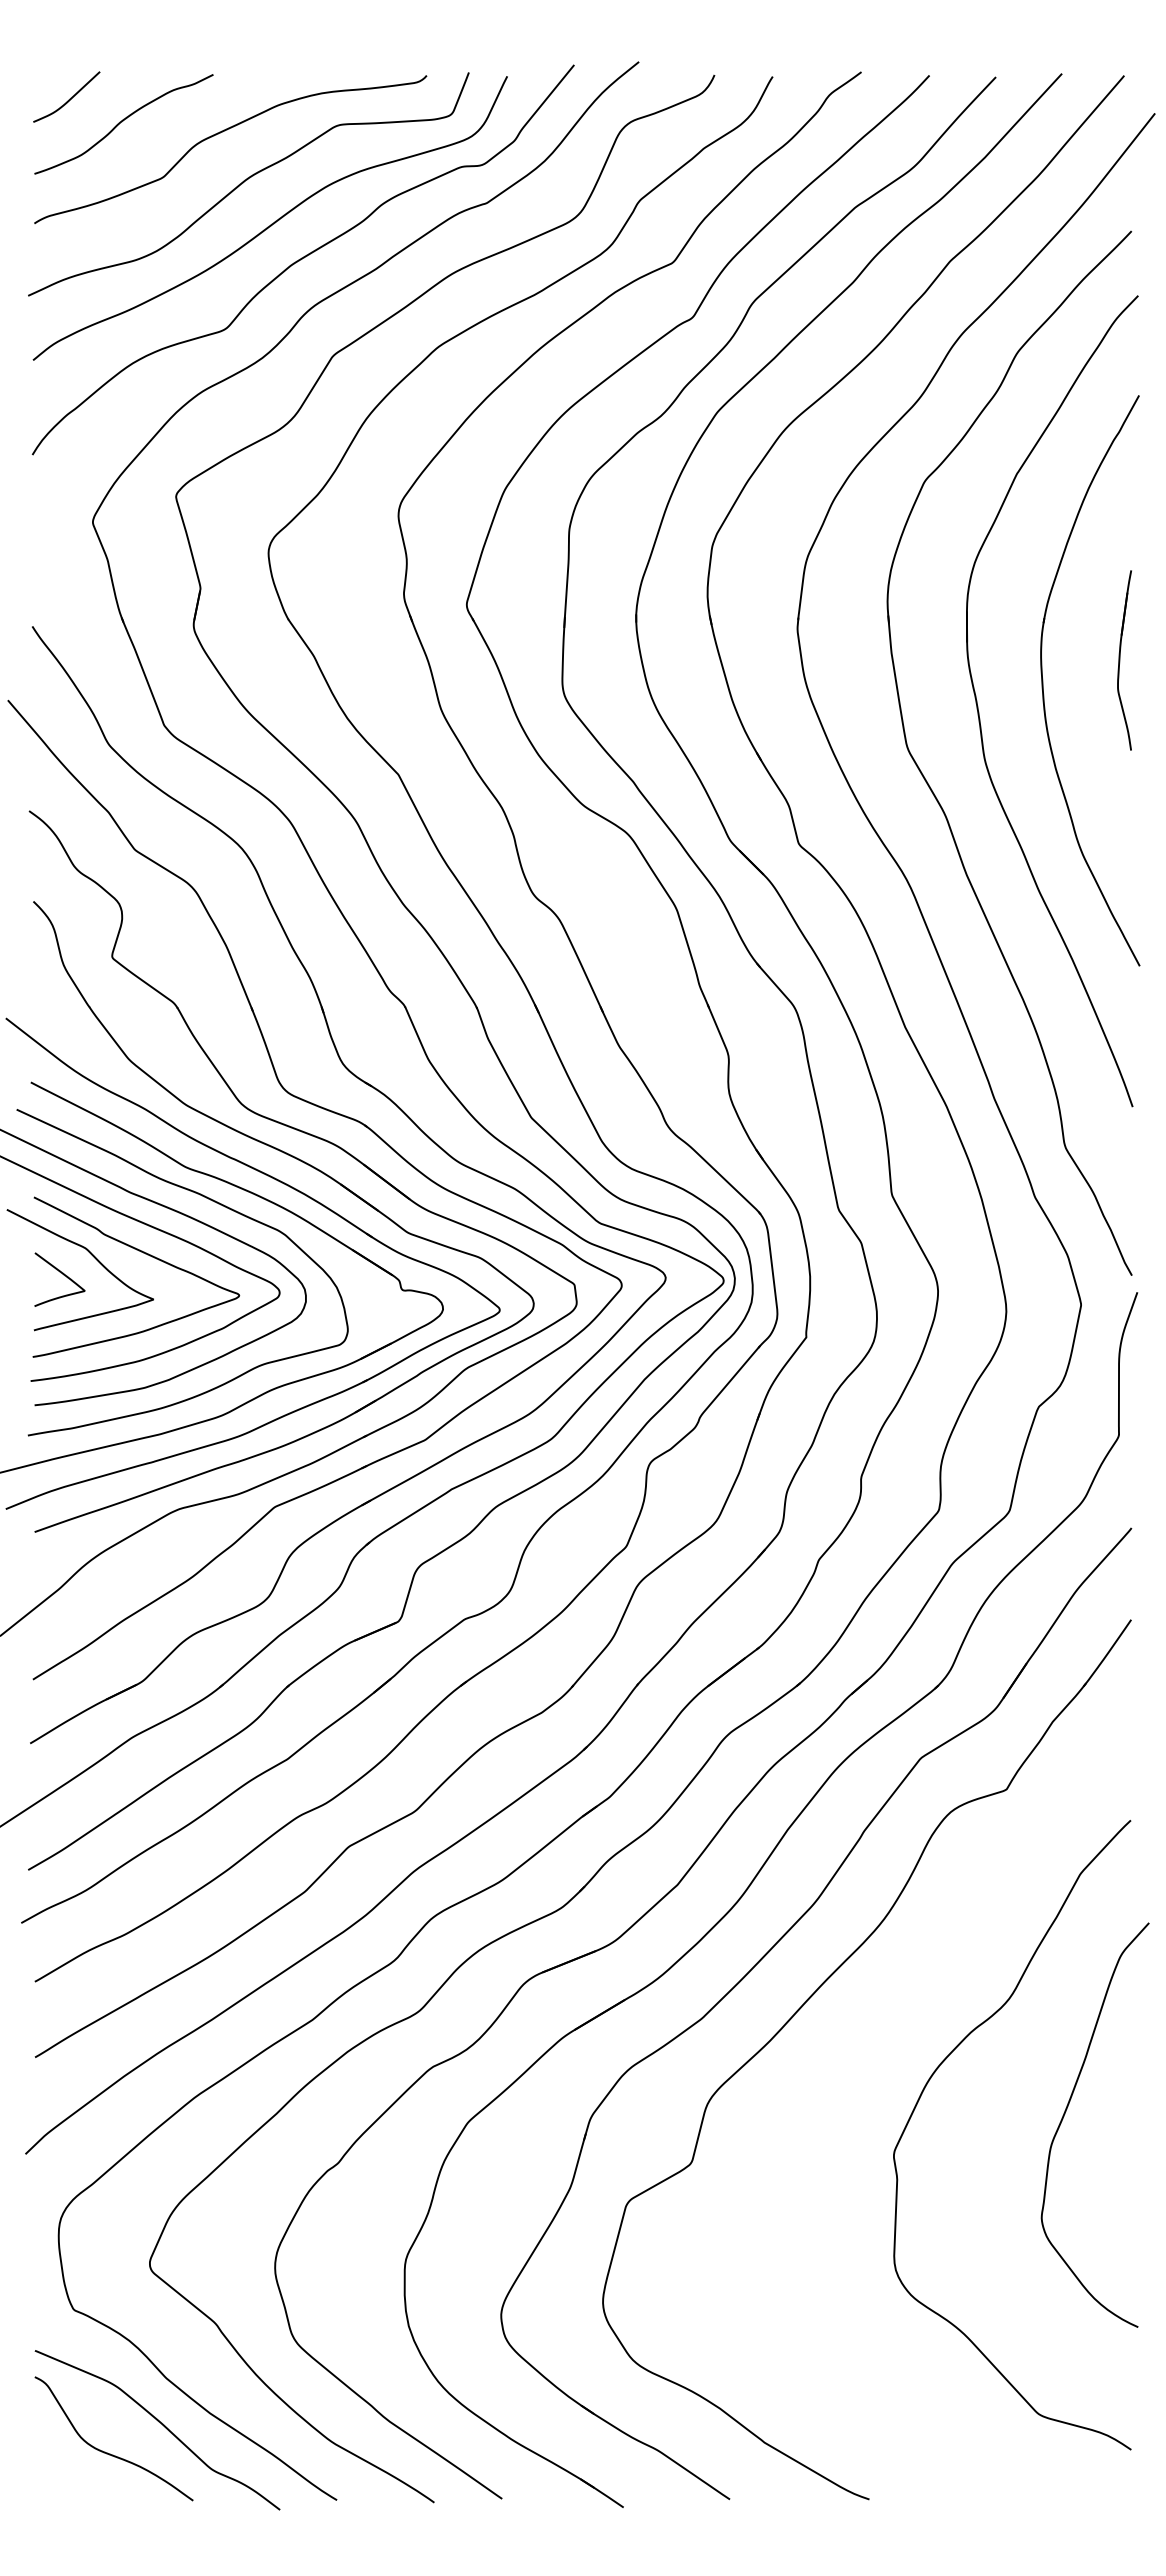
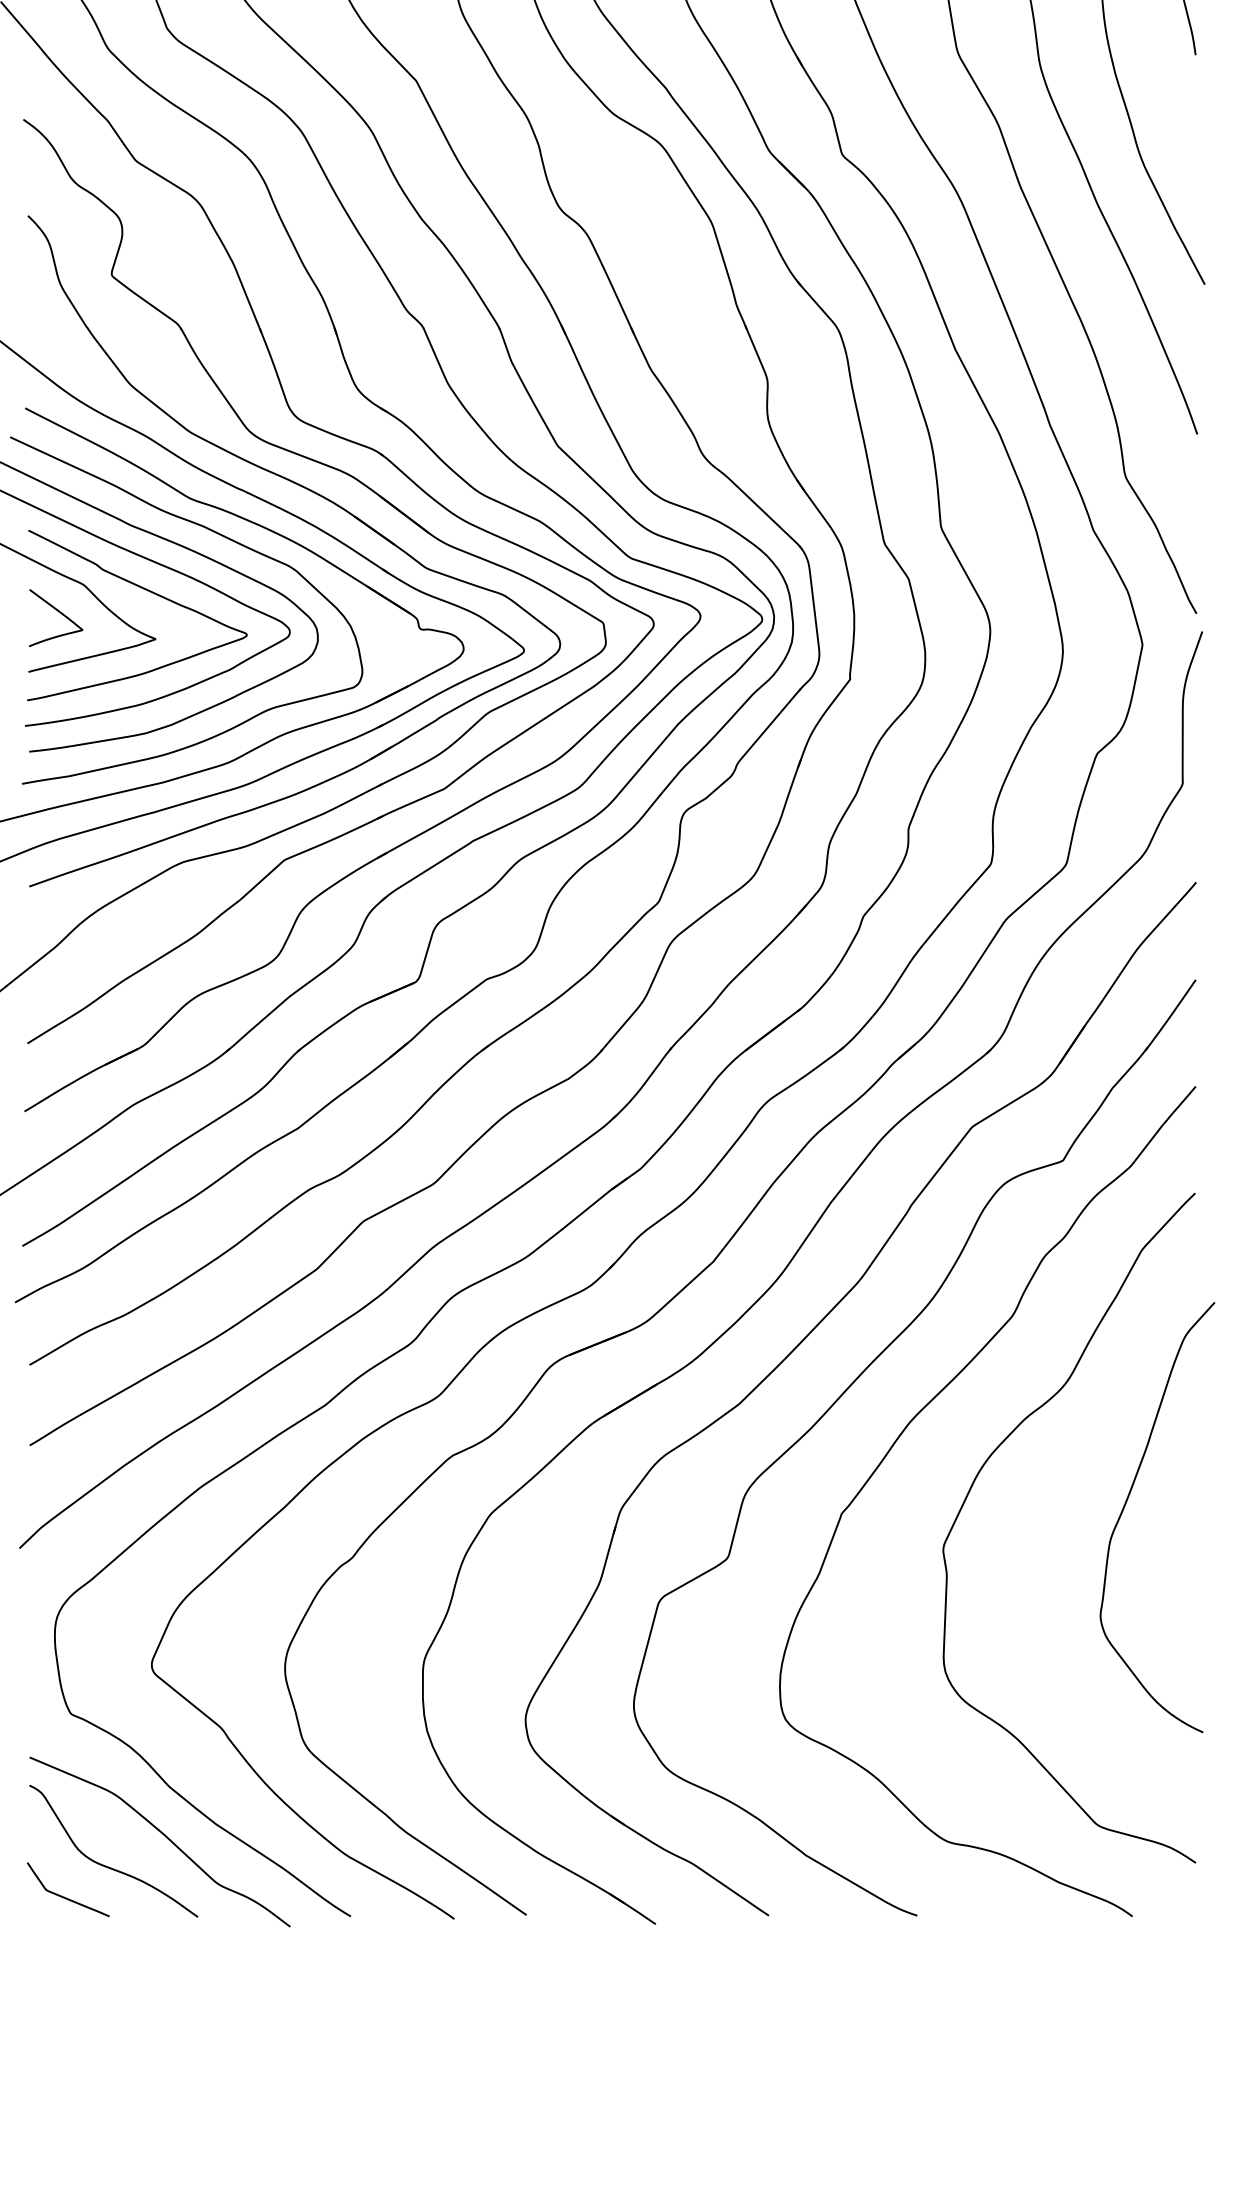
curve: (854, 2048) -> (901, 1435), added
curve: (67, 2481) -> (64, 1896), added

